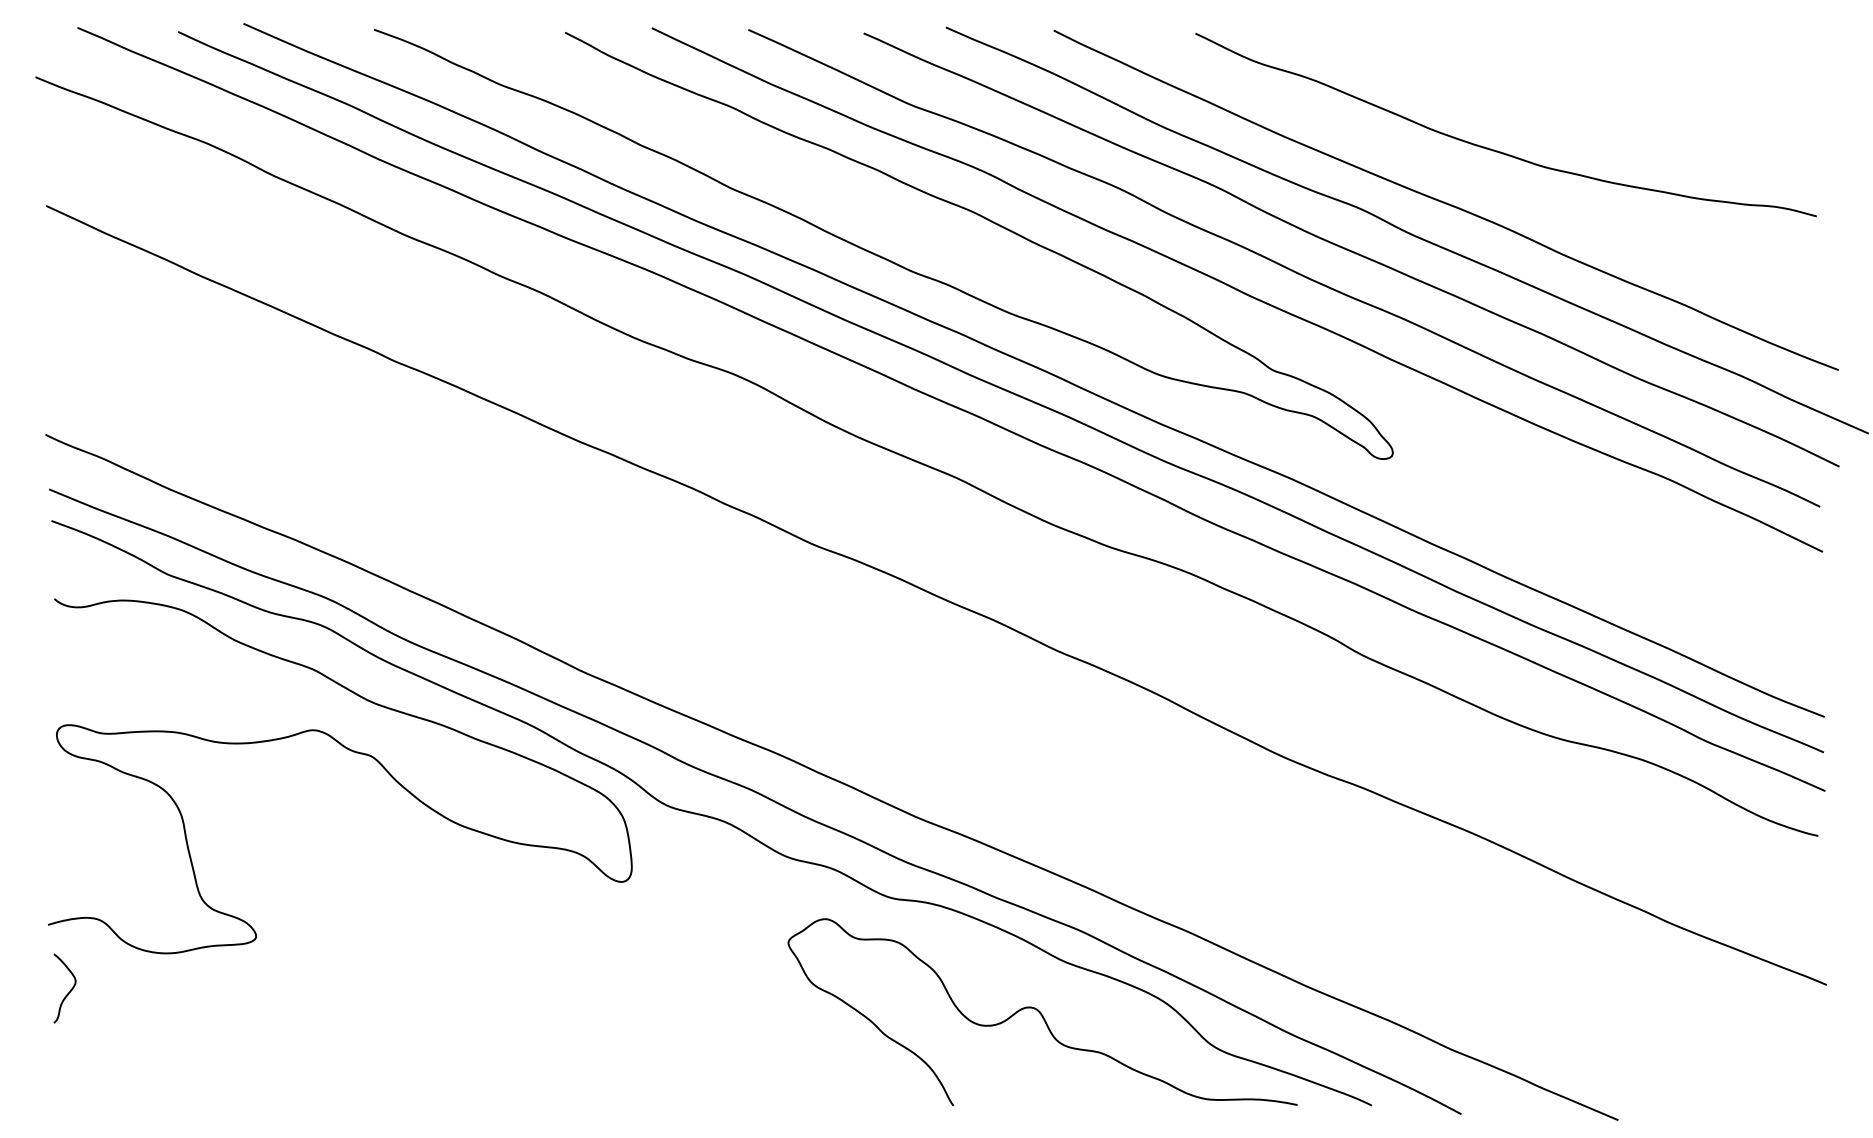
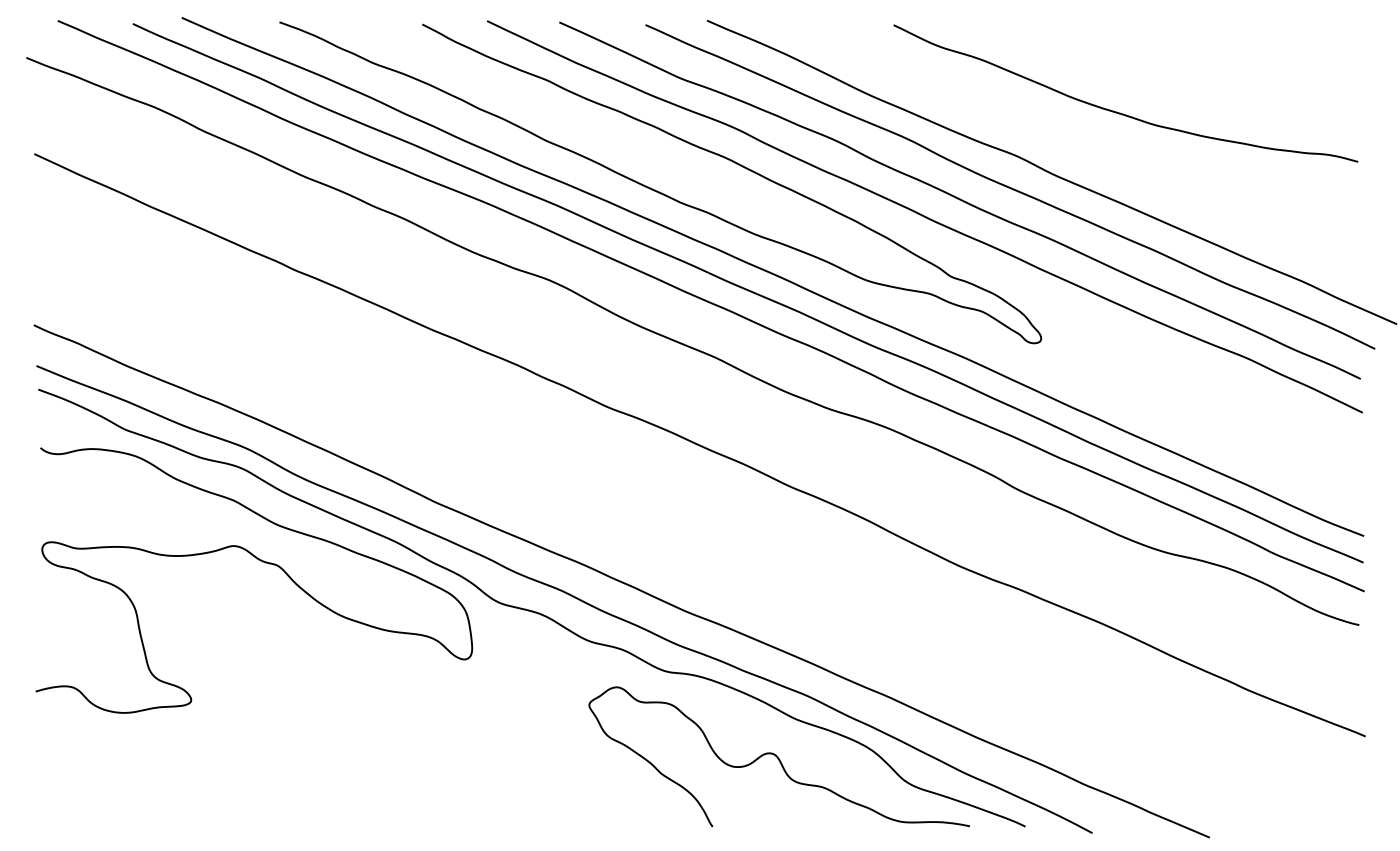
curve: (1444, 201) -> (1079, 150), removed
curve: (69, 990) -> (51, 740), removed

